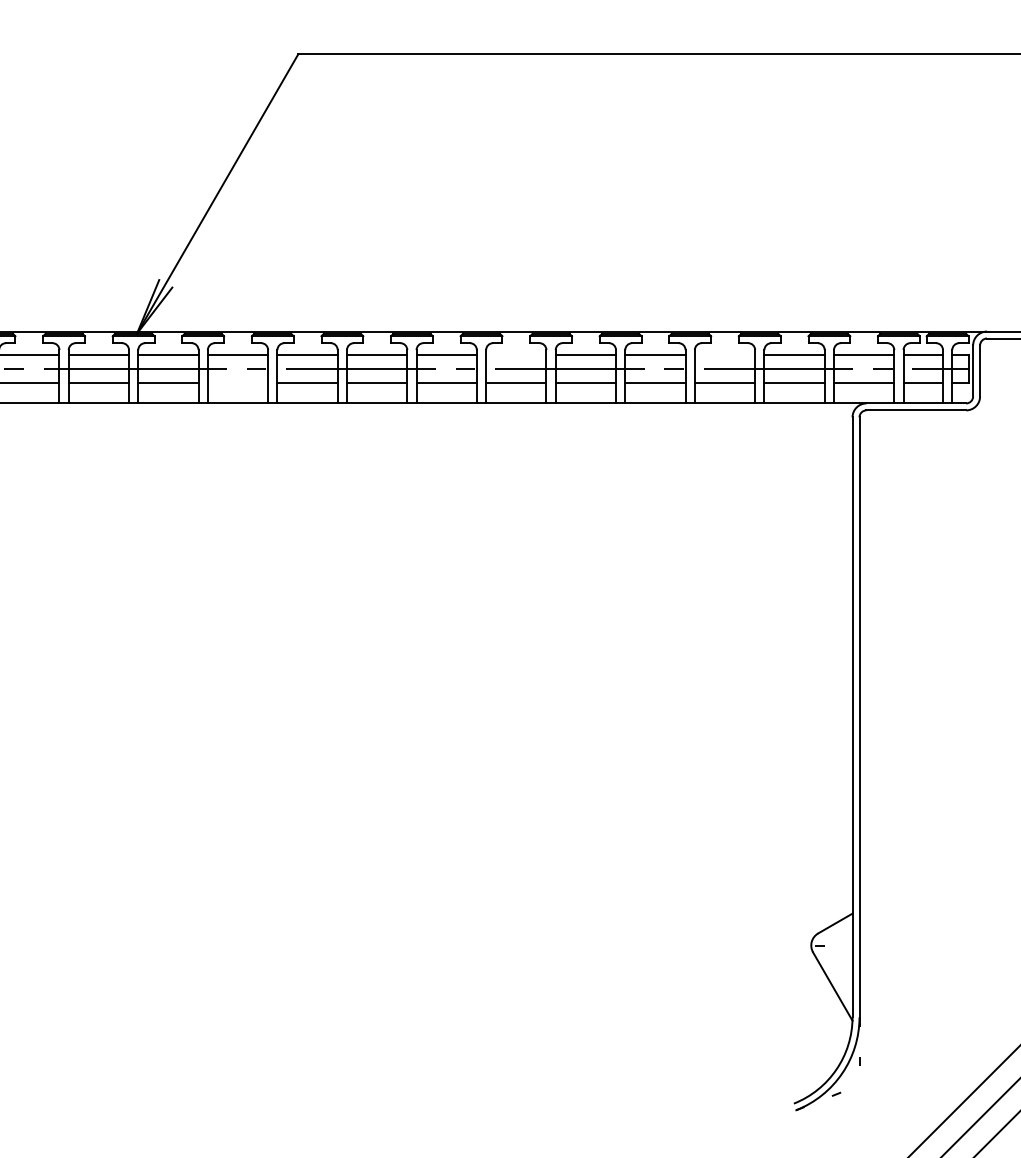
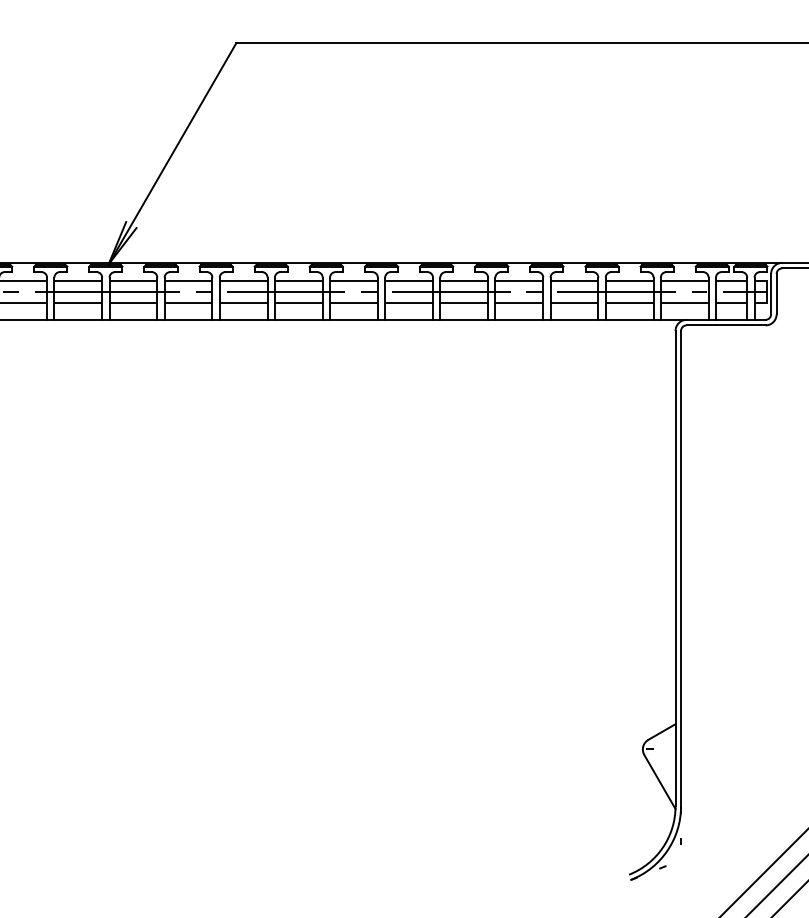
line: (515, 355) -> (408, 281), added
line: (725, 355) -> (574, 281), added
line: (237, 382) -> (188, 303), added

